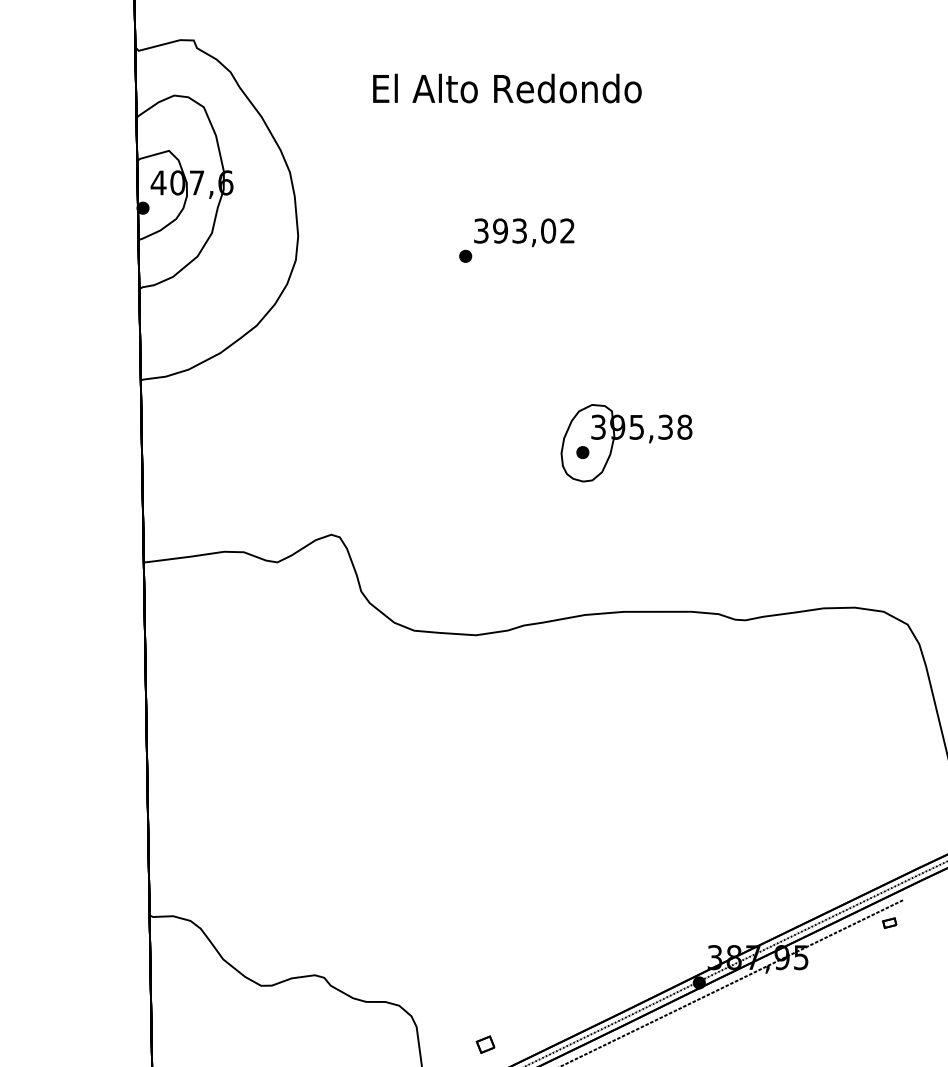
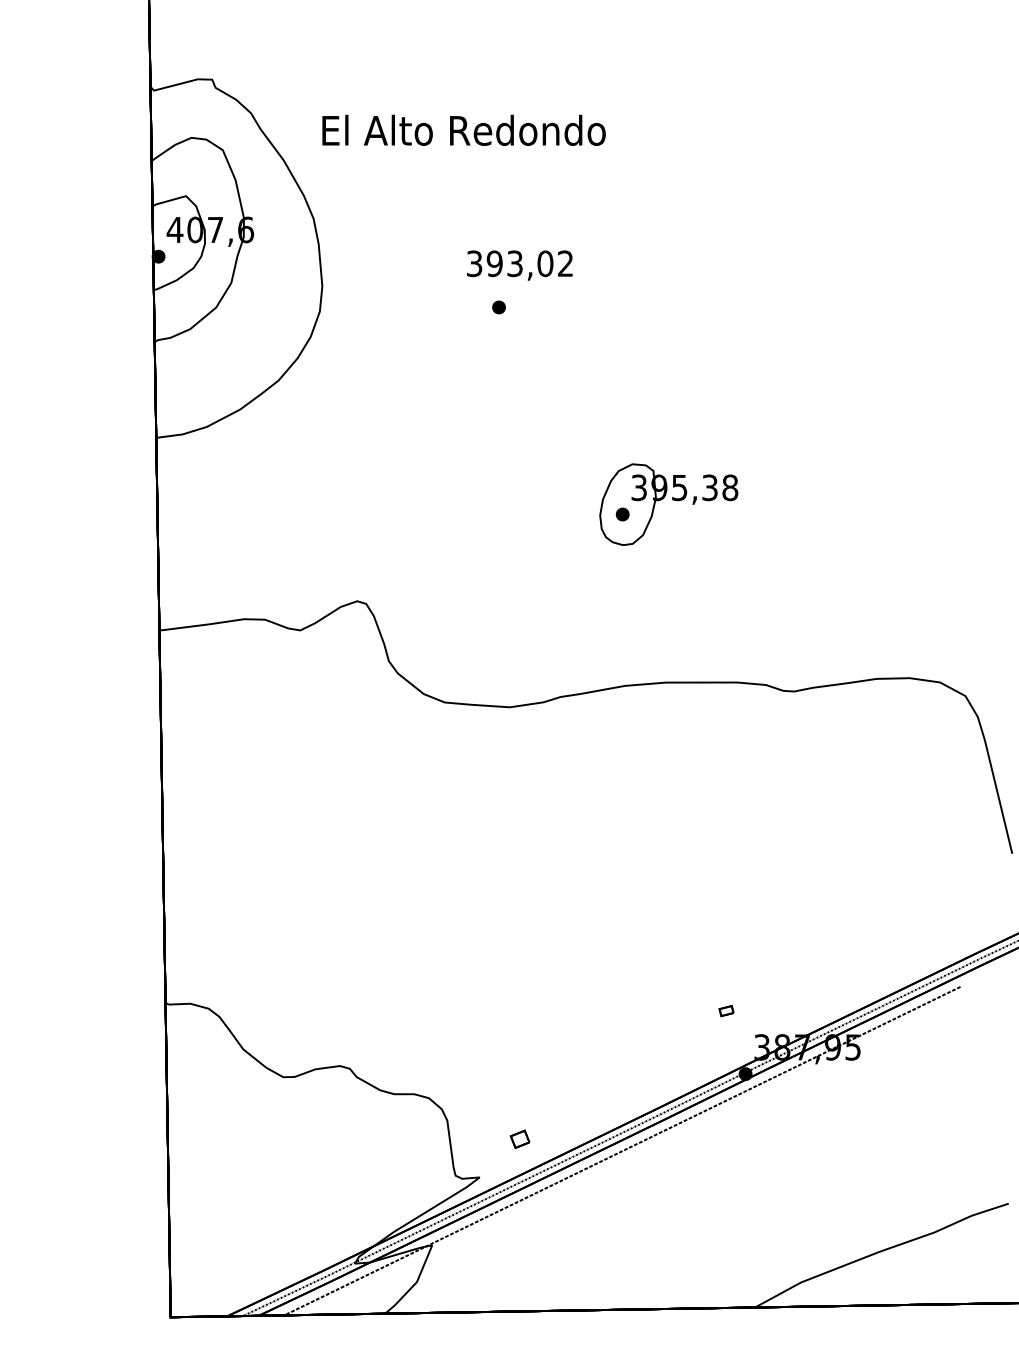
text: (506, 87) -> (463, 129), moved
text: (523, 232) -> (519, 265), moved
part: (889, 923) -> (726, 1011), moved

